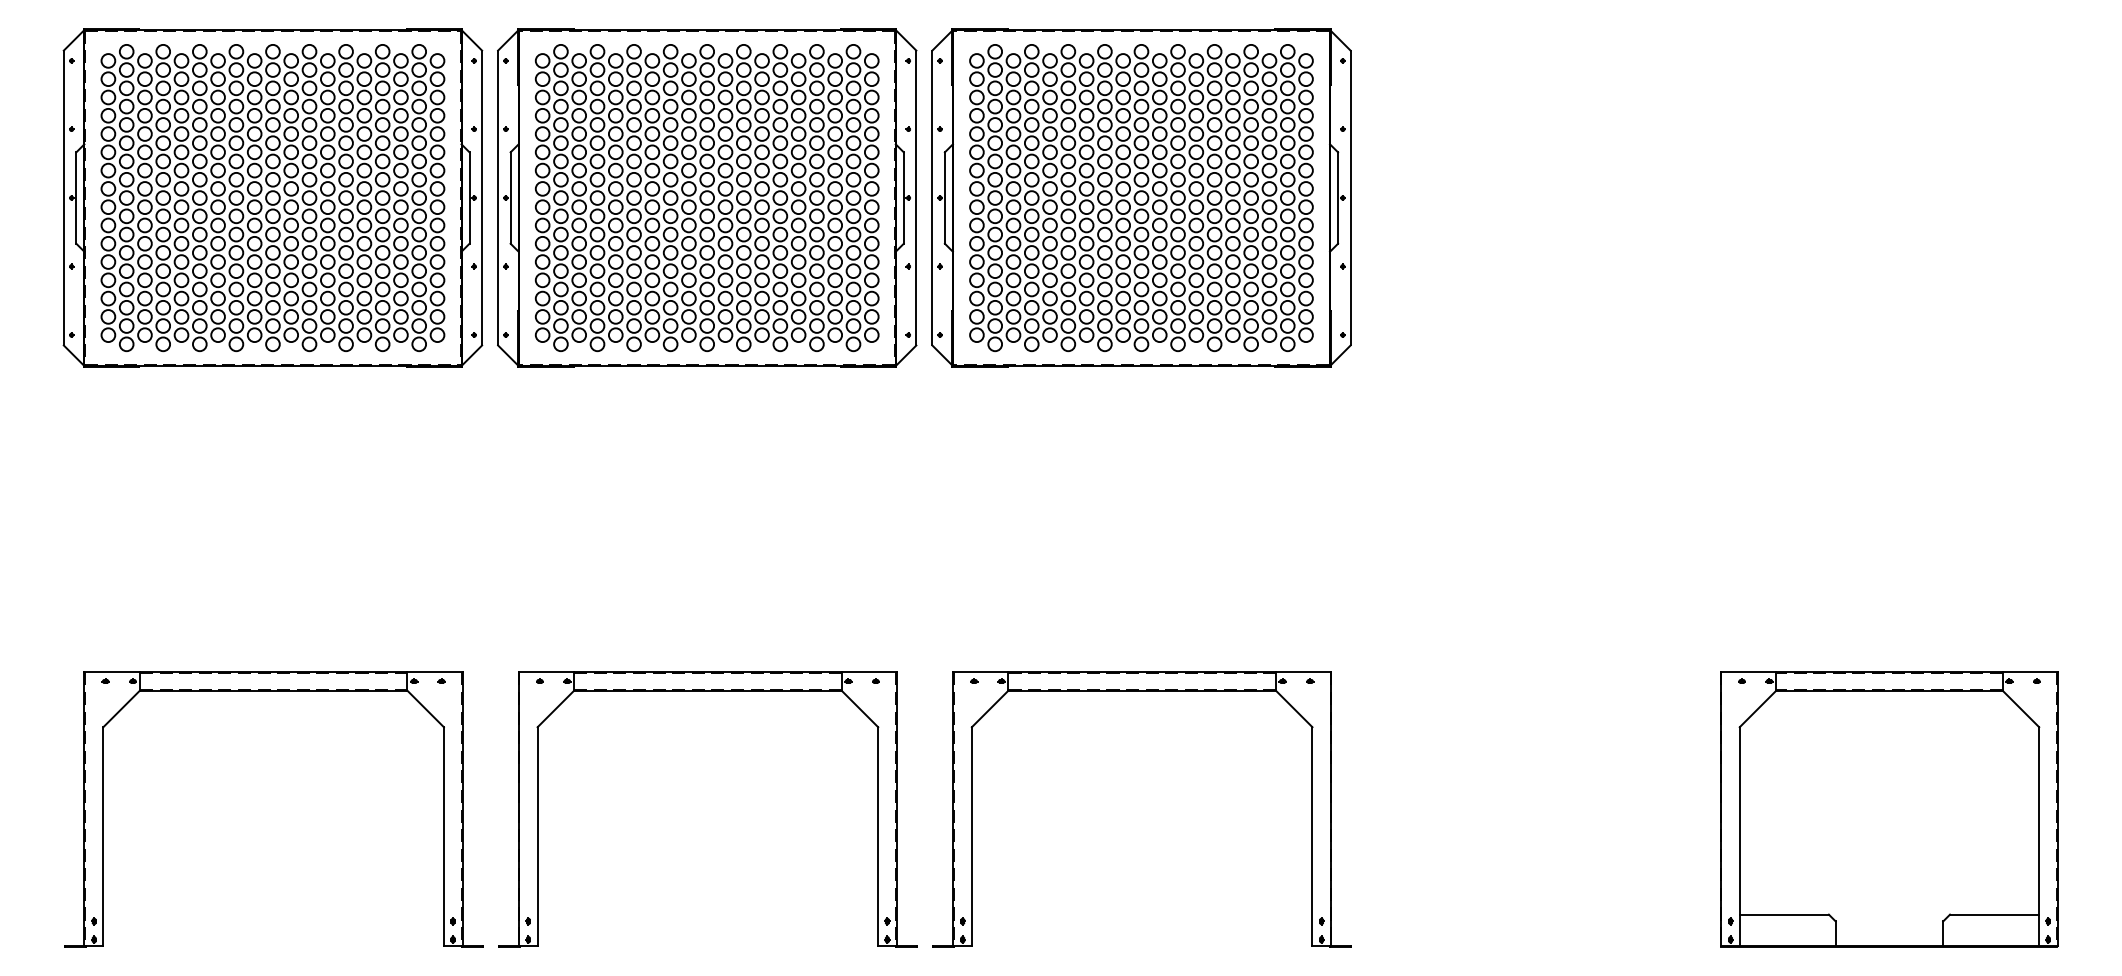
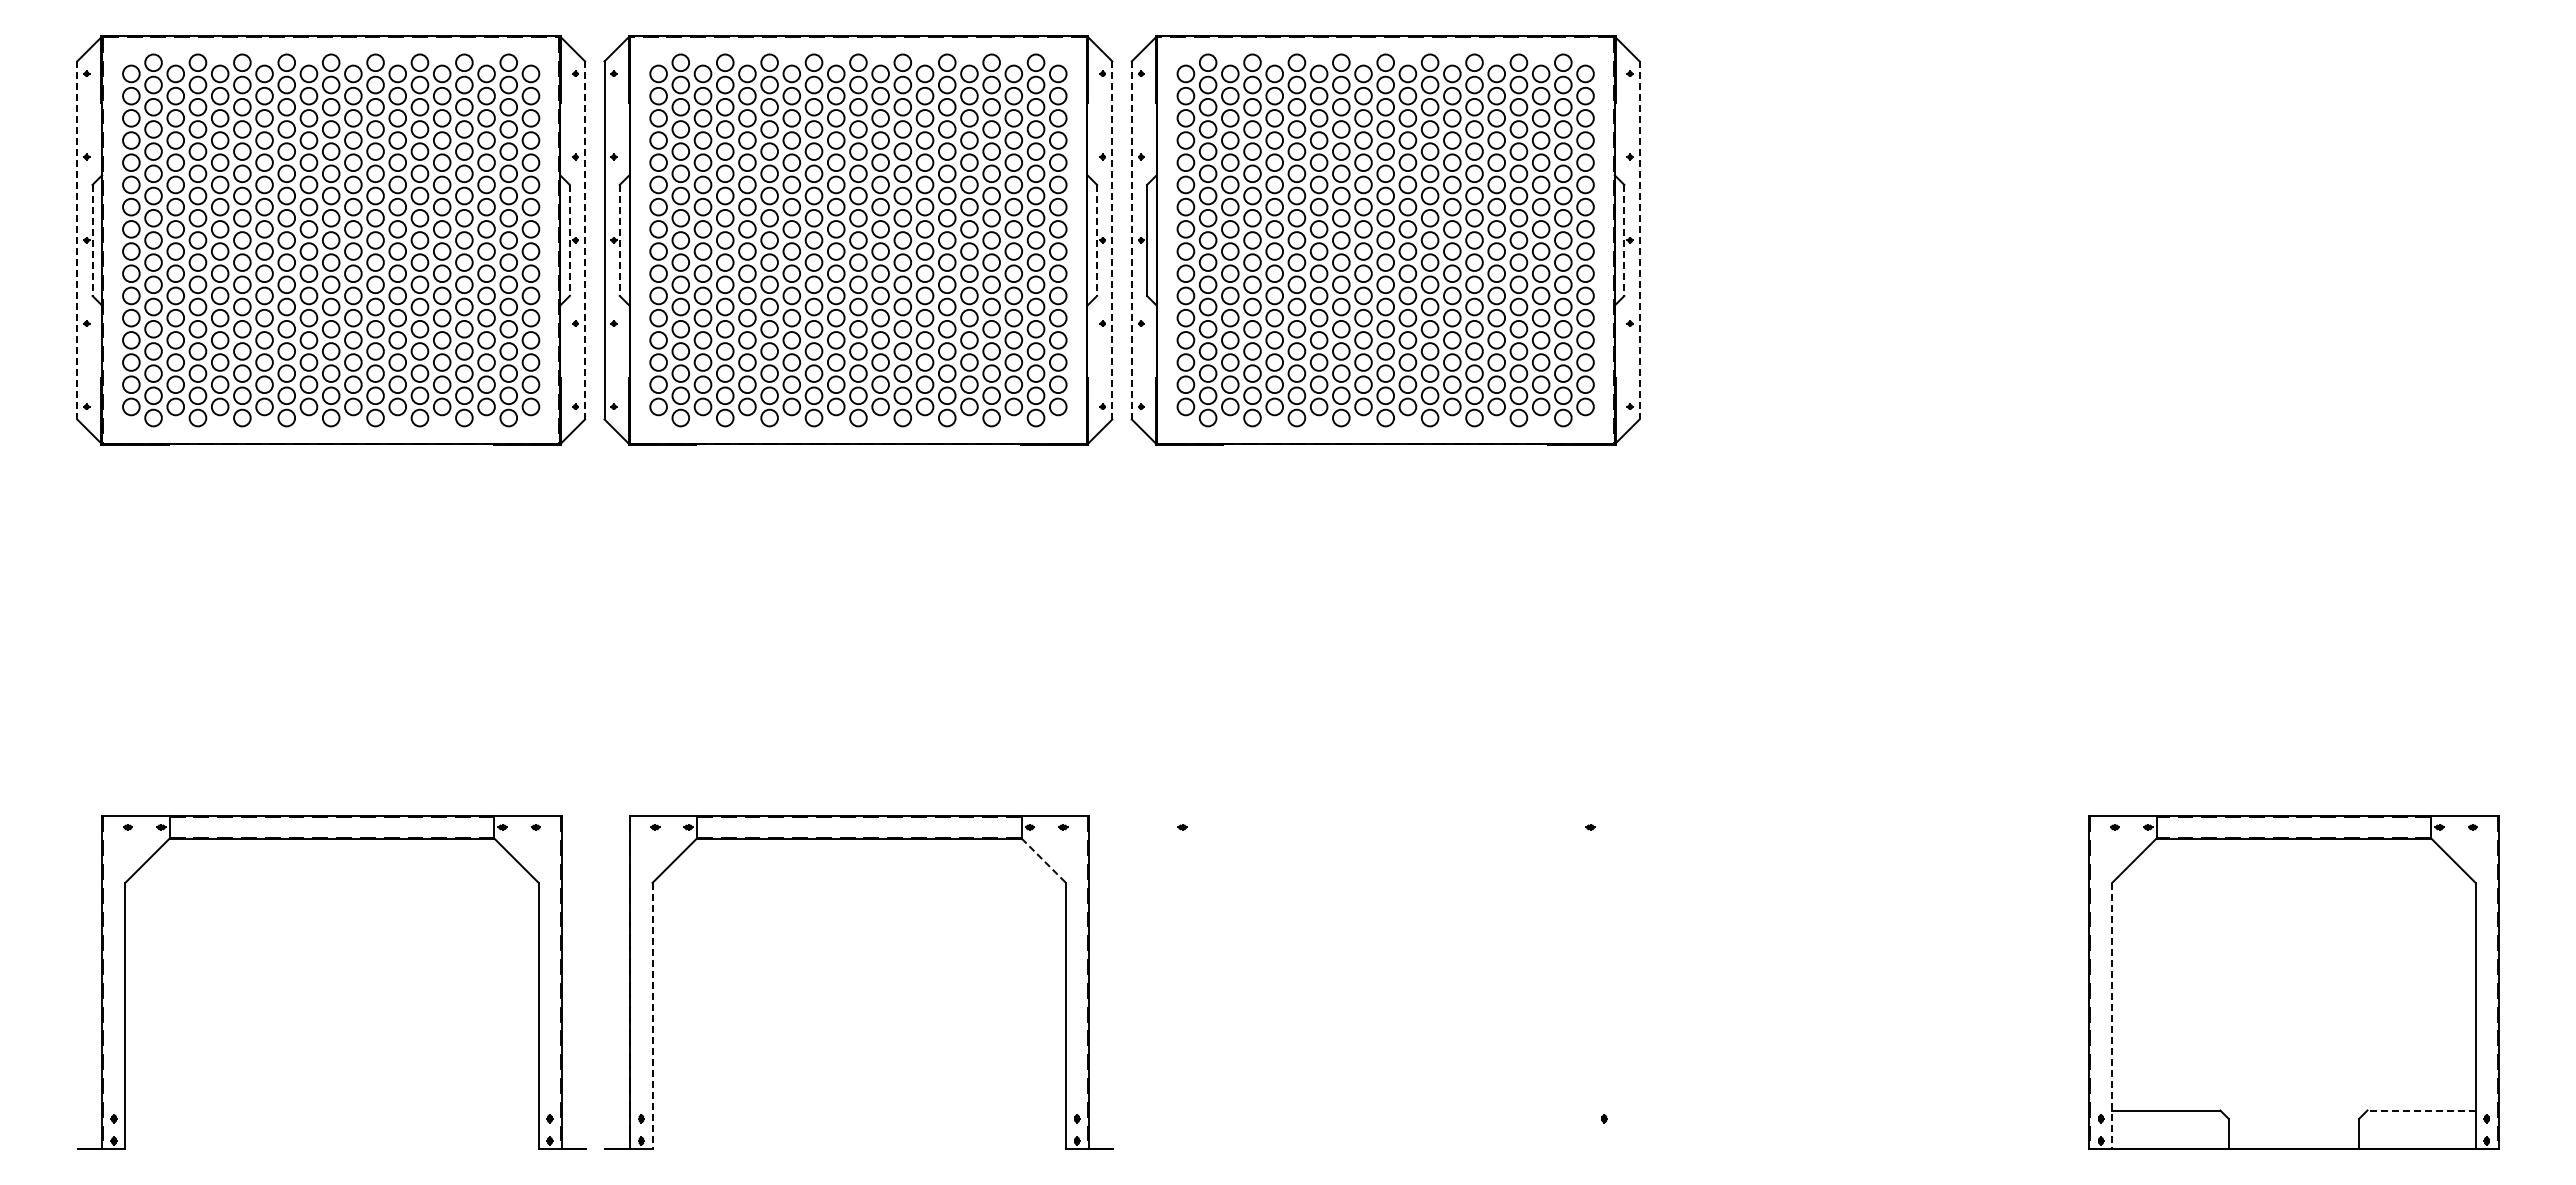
line: (64, 198) -> (77, 240), solid -> dashed
line: (76, 198) -> (92, 240), solid -> dashed
line: (469, 198) -> (569, 240), solid -> dashed
line: (482, 198) -> (585, 240), solid -> dashed
line: (510, 198) -> (619, 240), solid -> dashed
line: (904, 198) -> (1097, 240), solid -> dashed
line: (916, 198) -> (1112, 240), solid -> dashed
line: (932, 198) -> (1131, 240), solid -> dashed
line: (1338, 198) -> (1624, 240), solid -> dashed
line: (1350, 198) -> (1639, 240), solid -> dashed
part: (1142, 691) -> (1386, 839), removed
line: (860, 709) -> (1044, 861), solid -> dashed
line: (537, 836) -> (652, 1015), solid -> dashed
line: (1740, 836) -> (2112, 1015), solid -> dashed
line: (1994, 914) -> (2421, 1110), solid -> dashed

